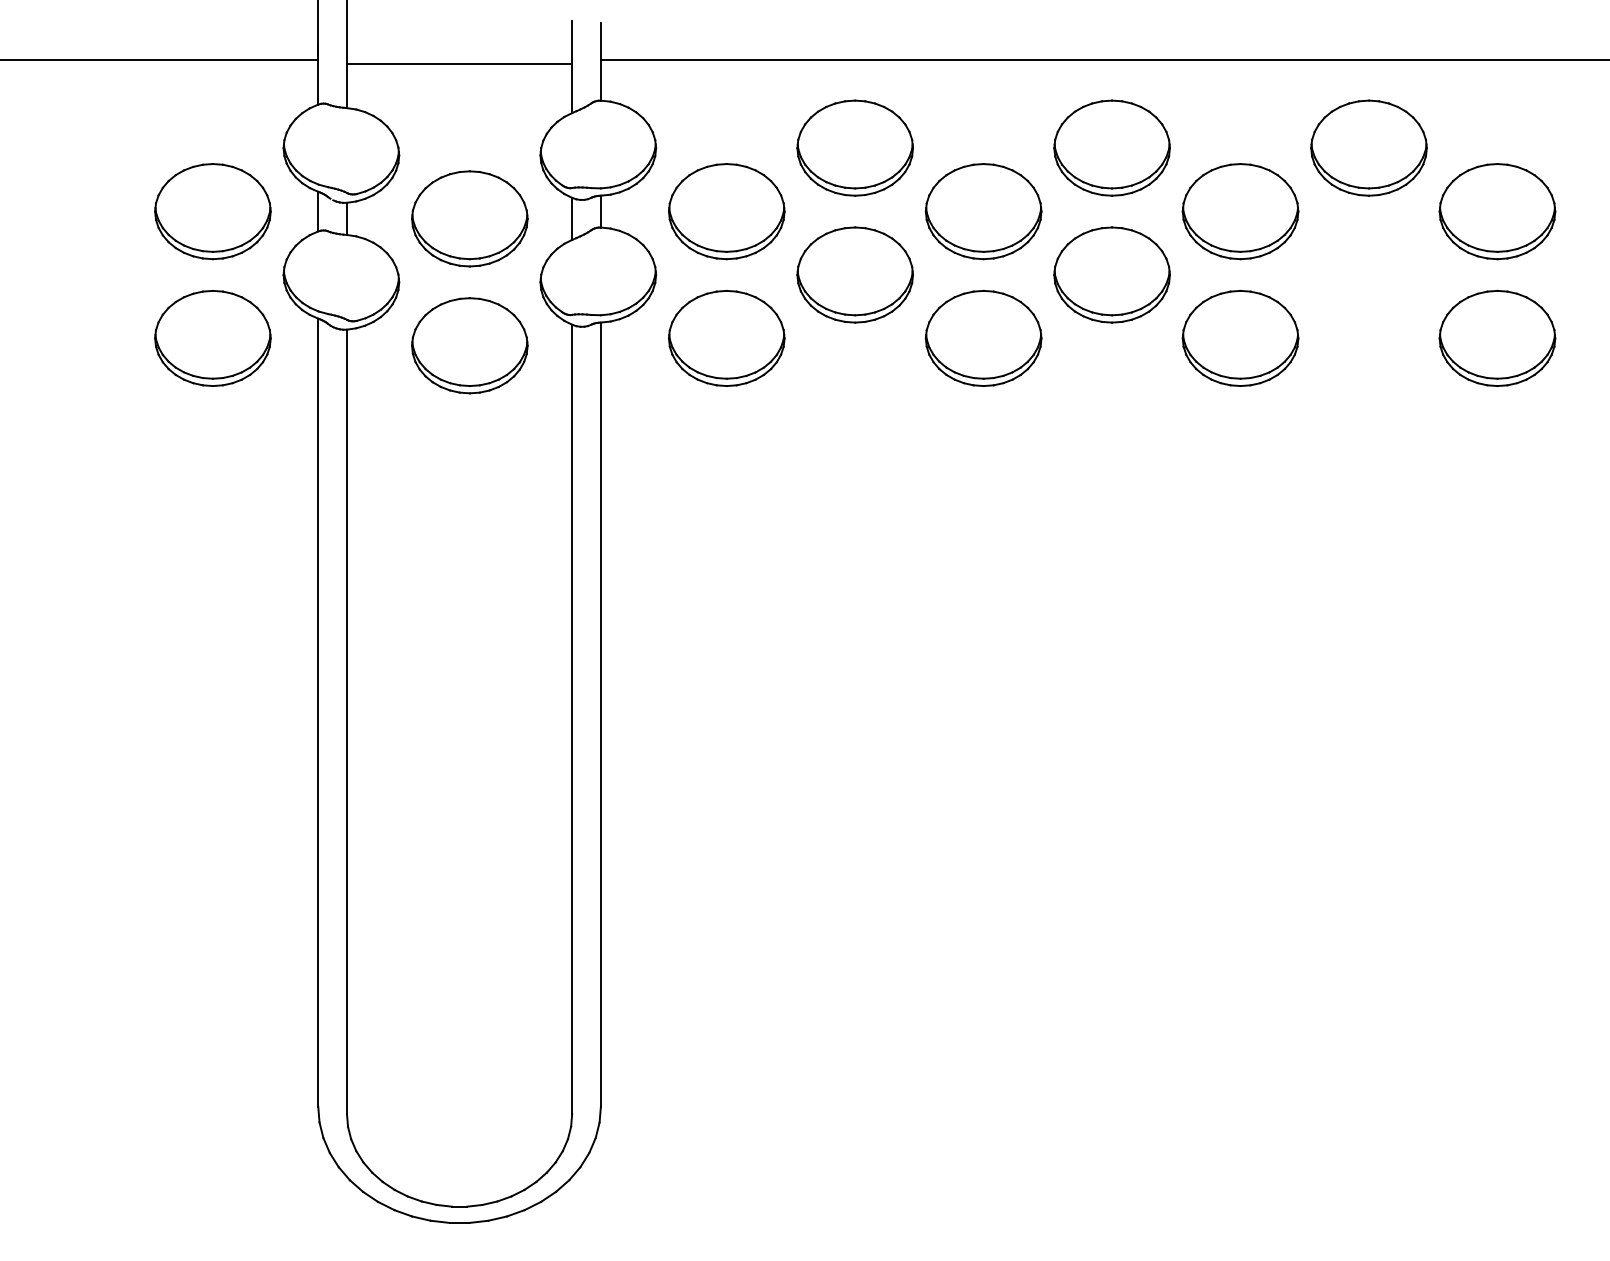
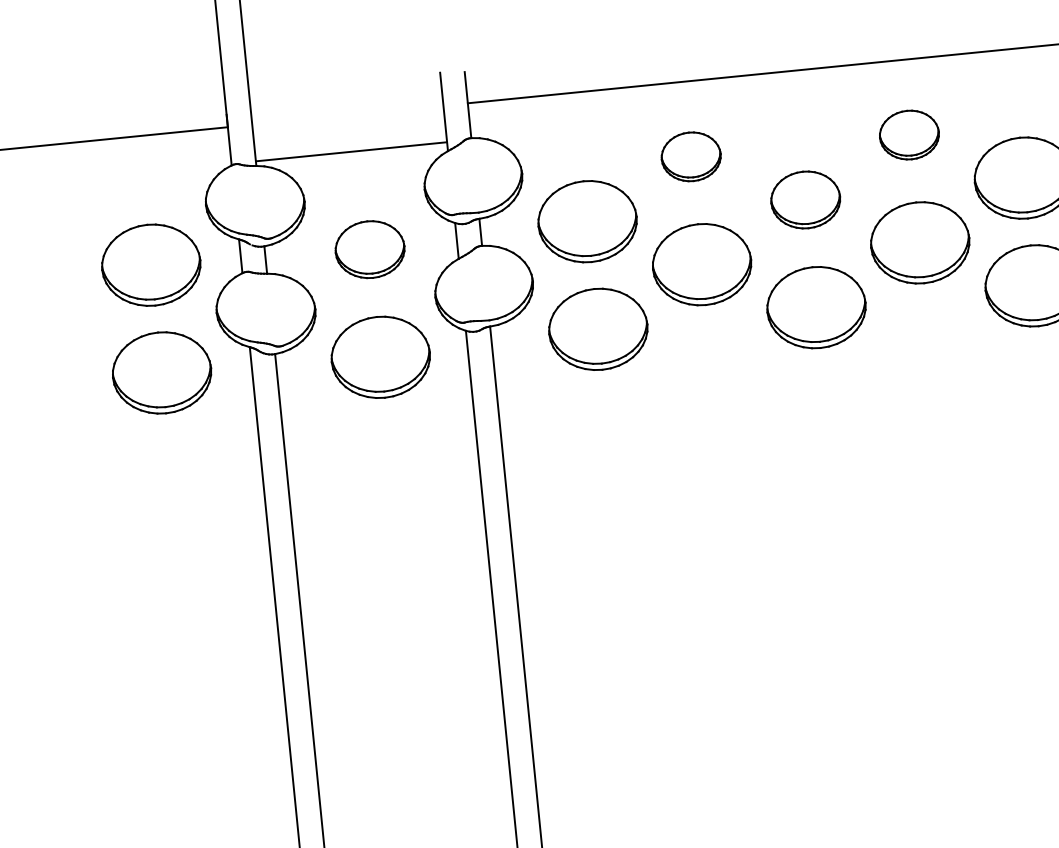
line: (459, 63) -> (351, 151), moved
part: (854, 147) -> (690, 156), size x0.6
part: (1111, 147) -> (908, 134), size x0.6
part: (983, 211) -> (805, 199), size x0.7
part: (469, 218) -> (369, 249), size x0.7

